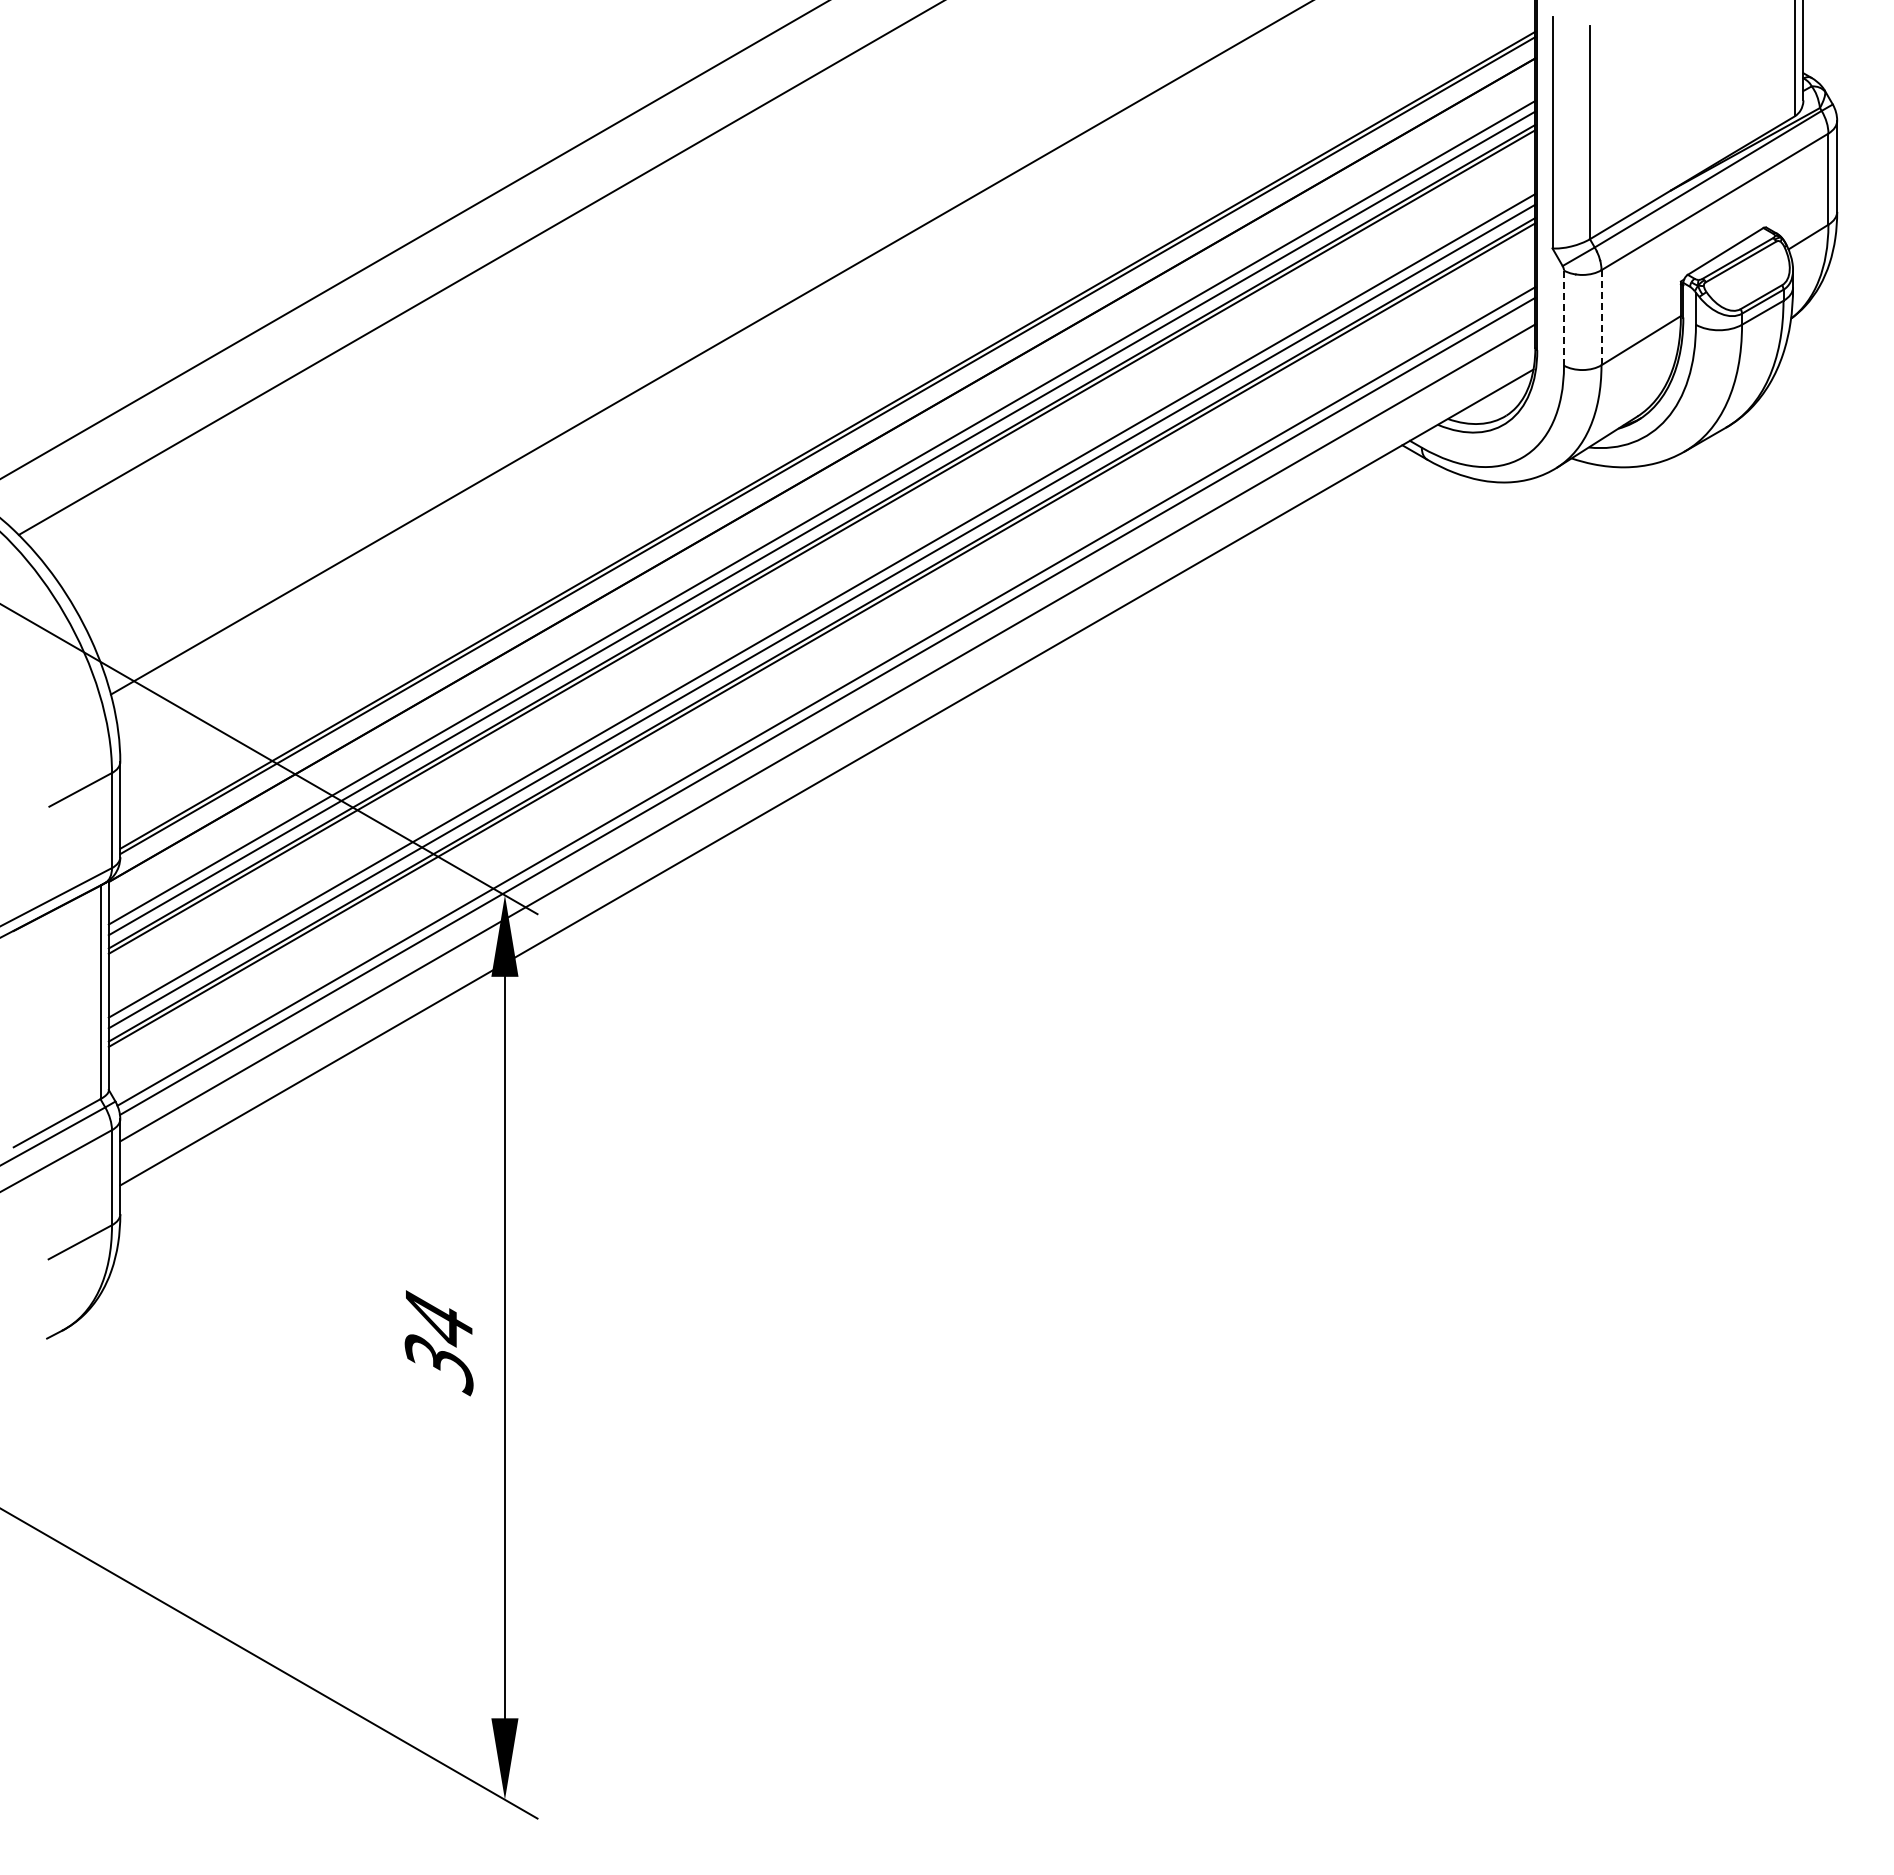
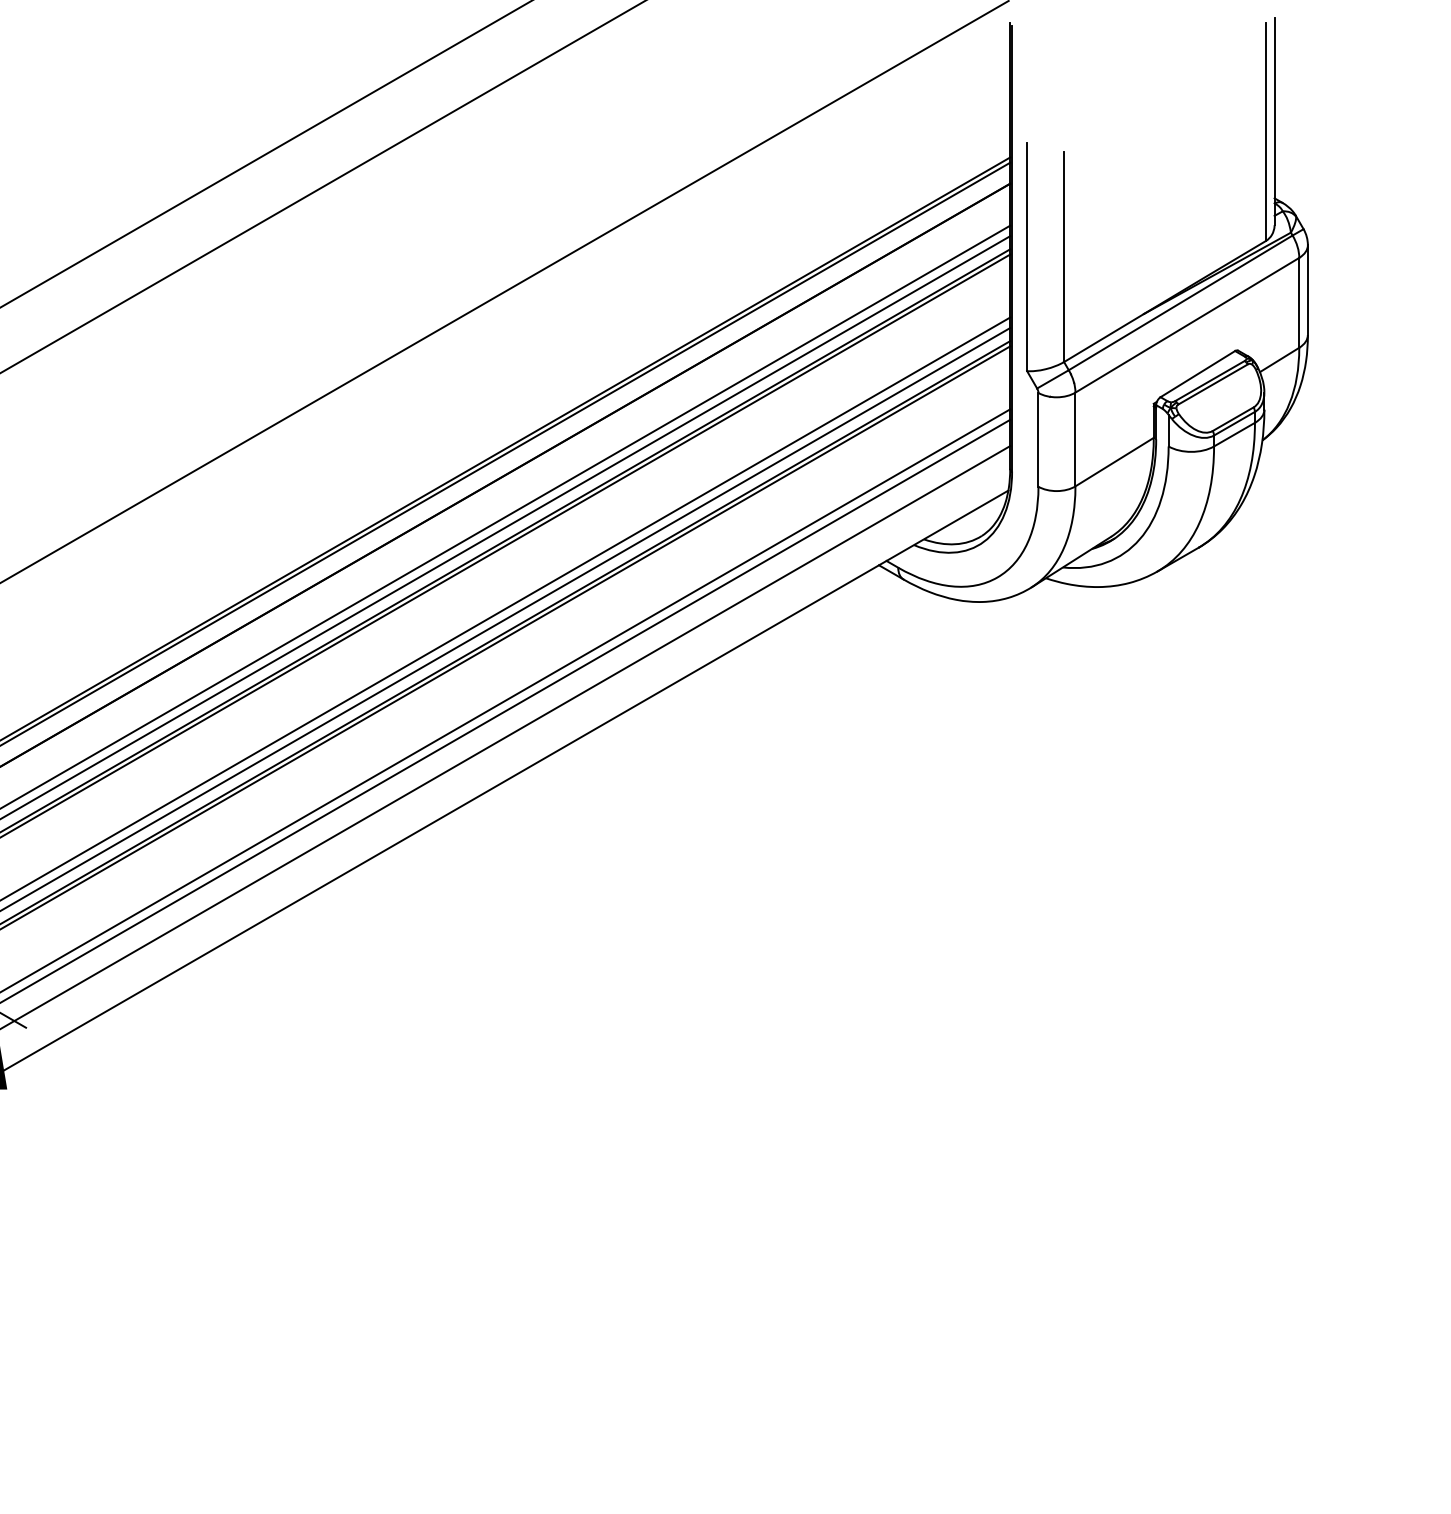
line: (1601, 317) -> (1075, 439), dashed -> solid
line: (1564, 318) -> (1038, 440), dashed -> solid

